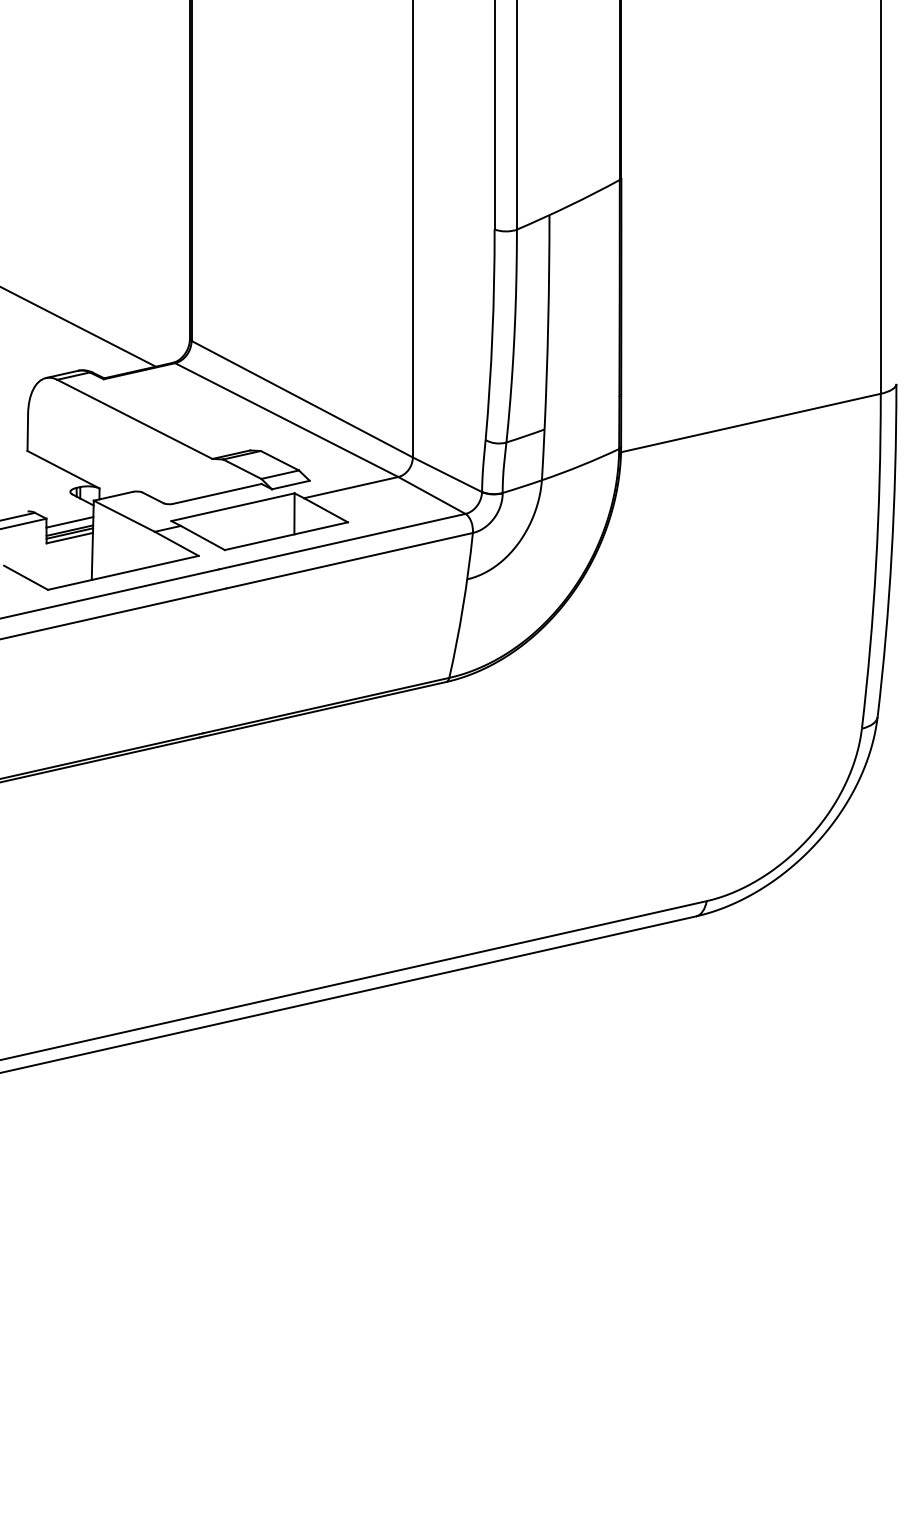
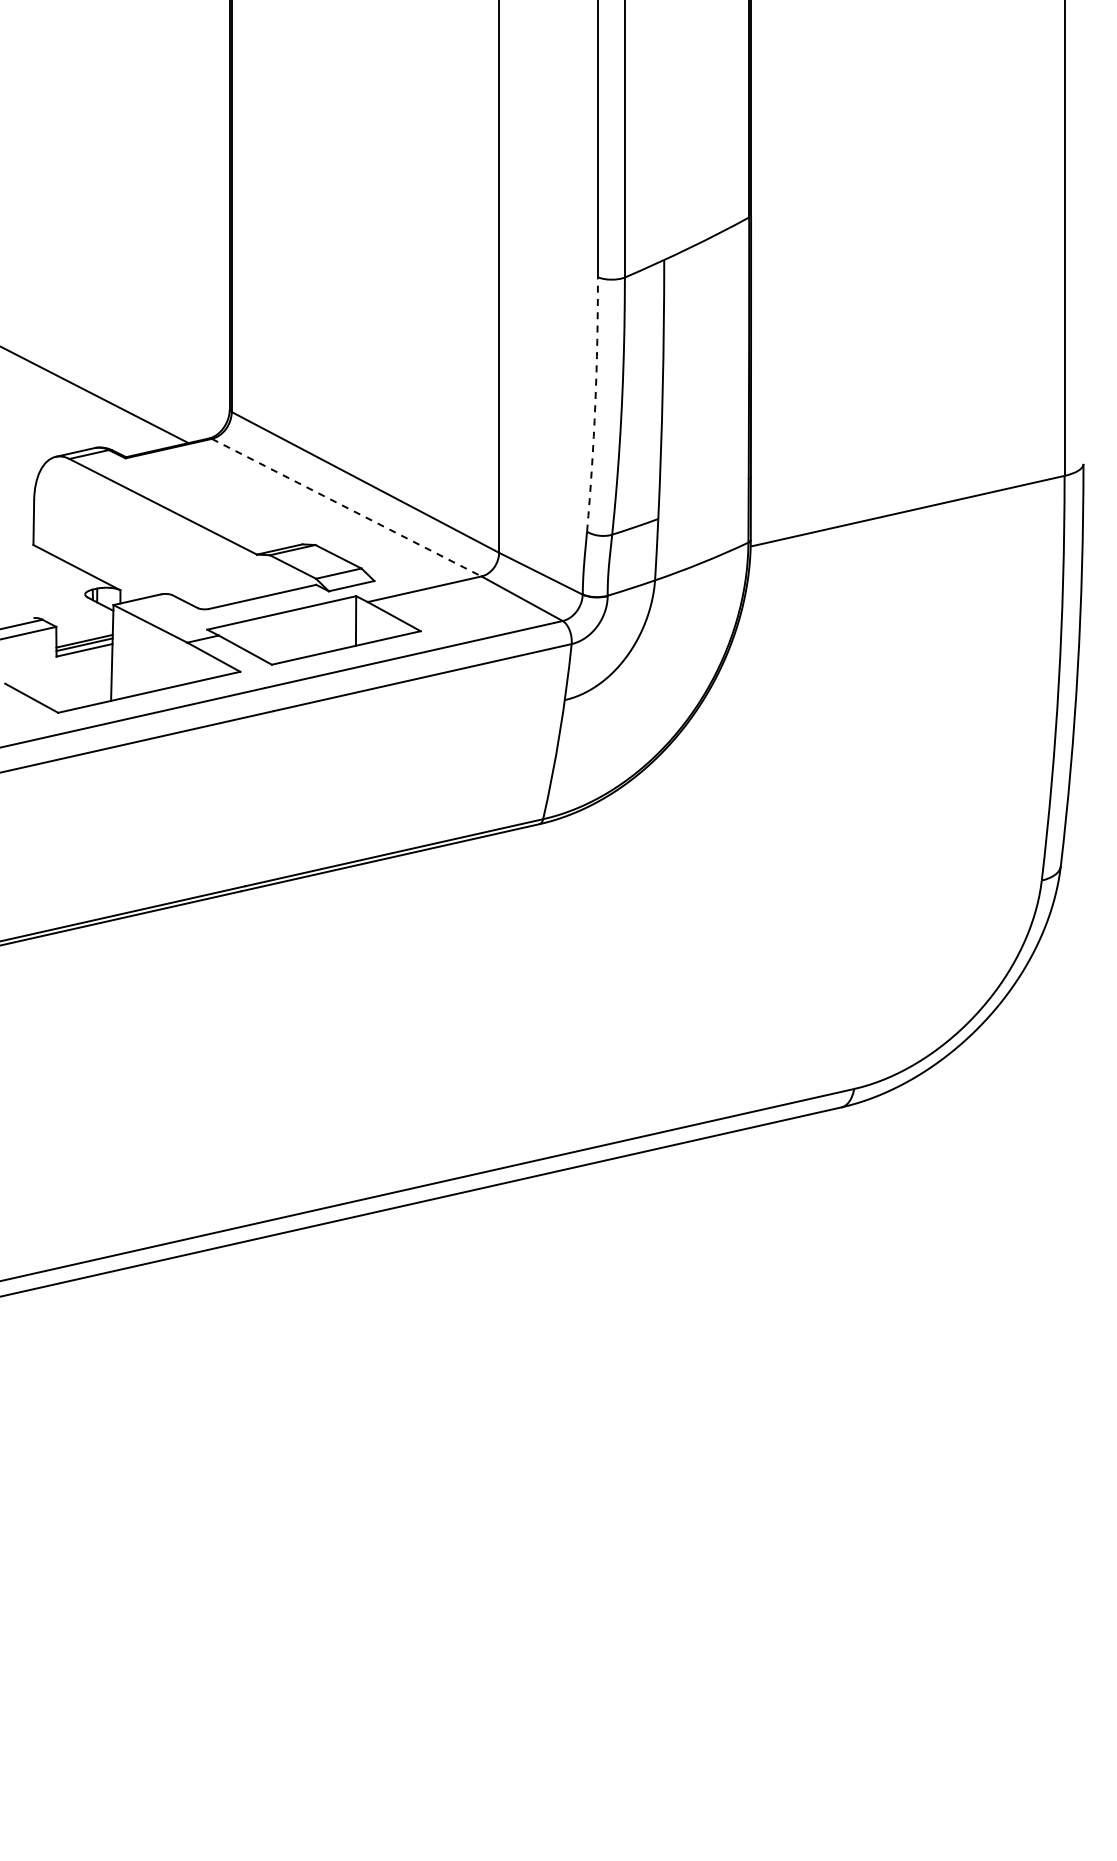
arc: (492, 334) -> (595, 404), solid -> dashed
line: (287, 419) -> (347, 507), solid -> dashed
line: (69, 521) -> (84, 630), removed

